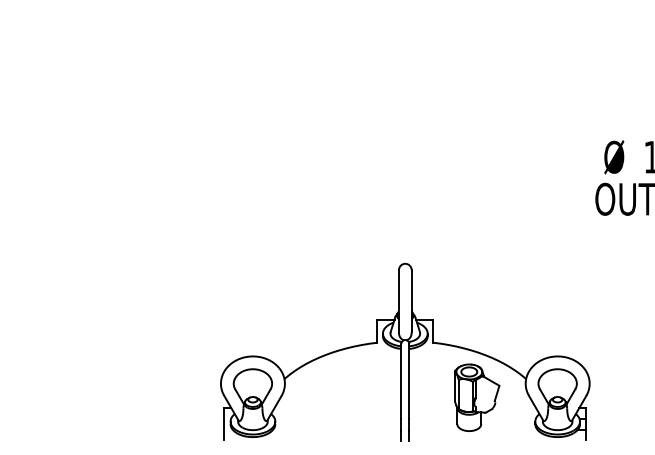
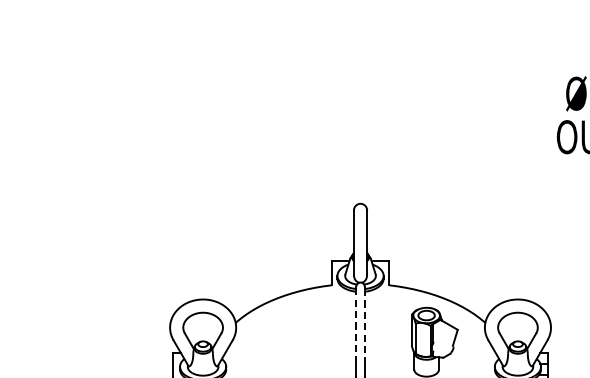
line: (401, 382) -> (356, 326), solid -> dashed
line: (409, 382) -> (364, 326), solid -> dashed

